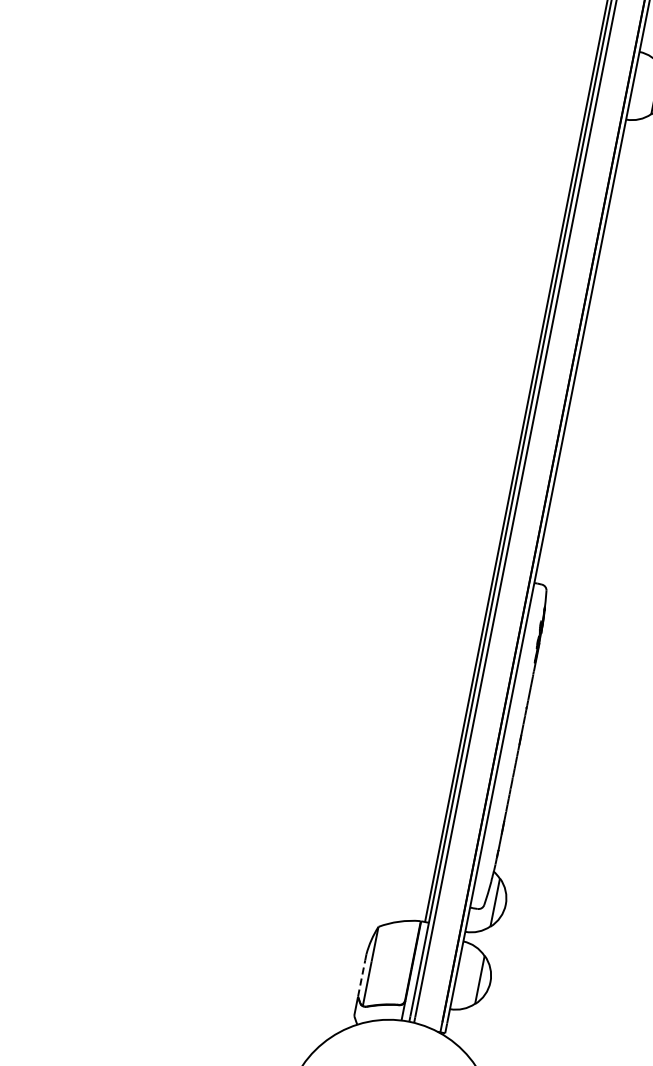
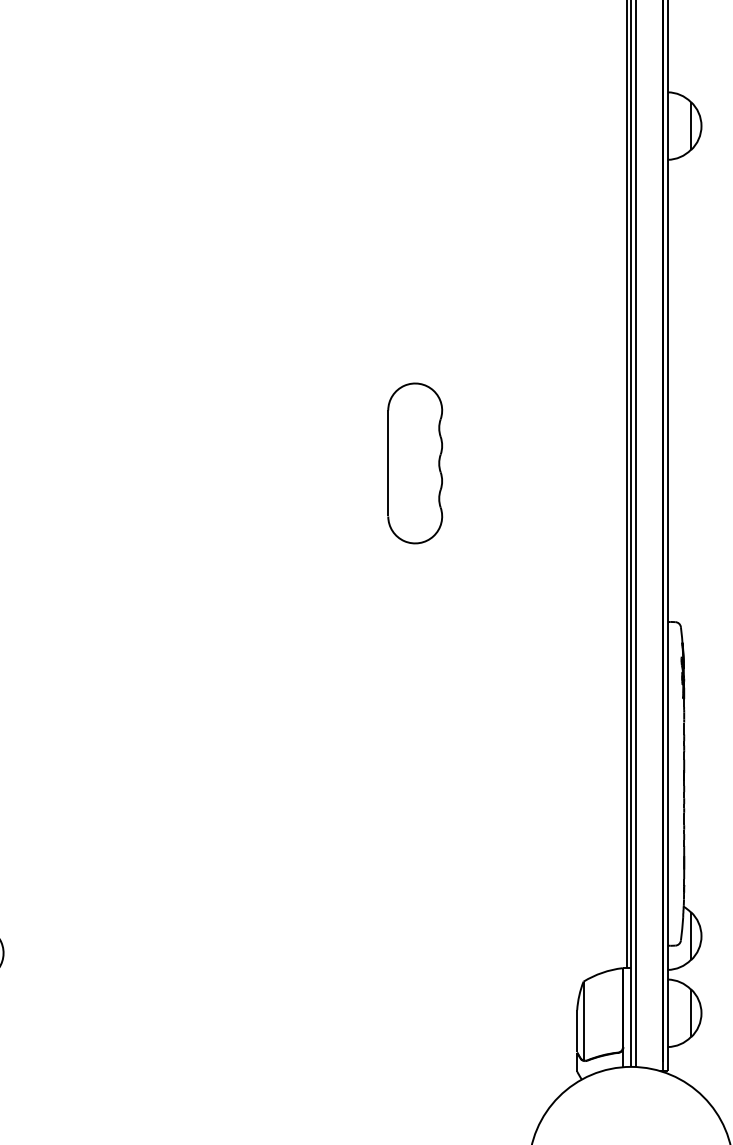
part: (312, 373) -> (415, 463), added
line: (362, 977) -> (577, 1033), dashed -> solid

